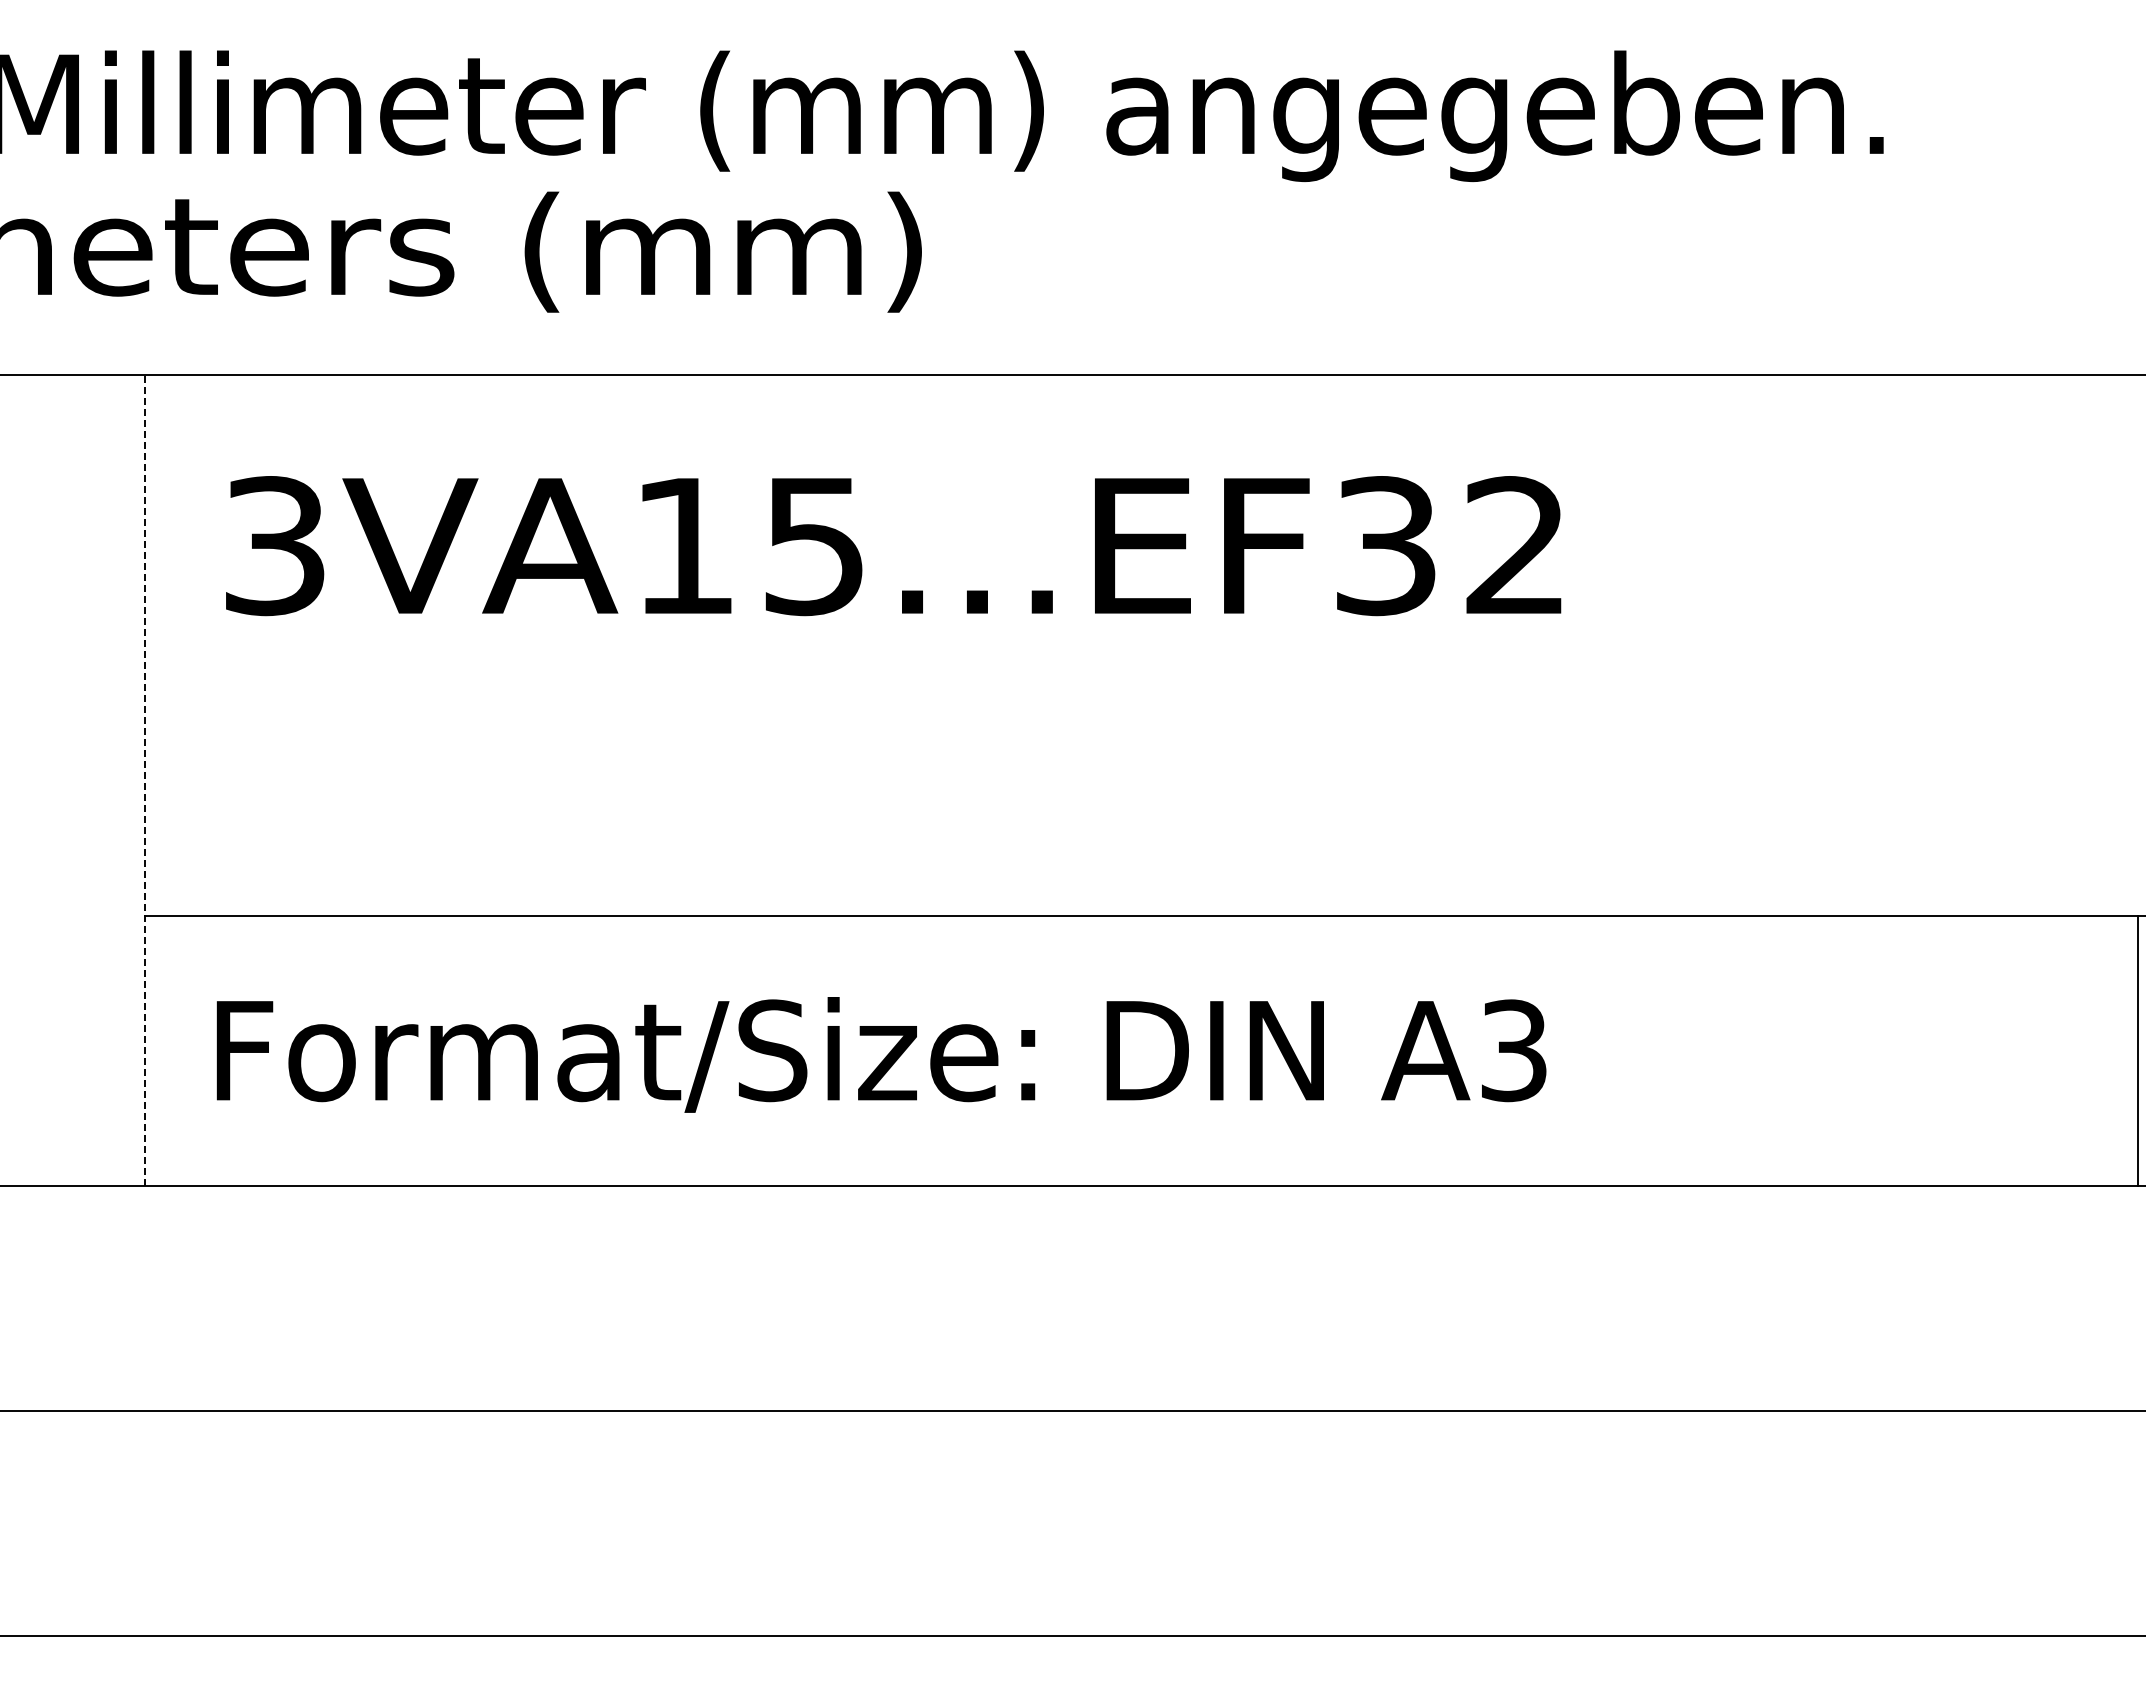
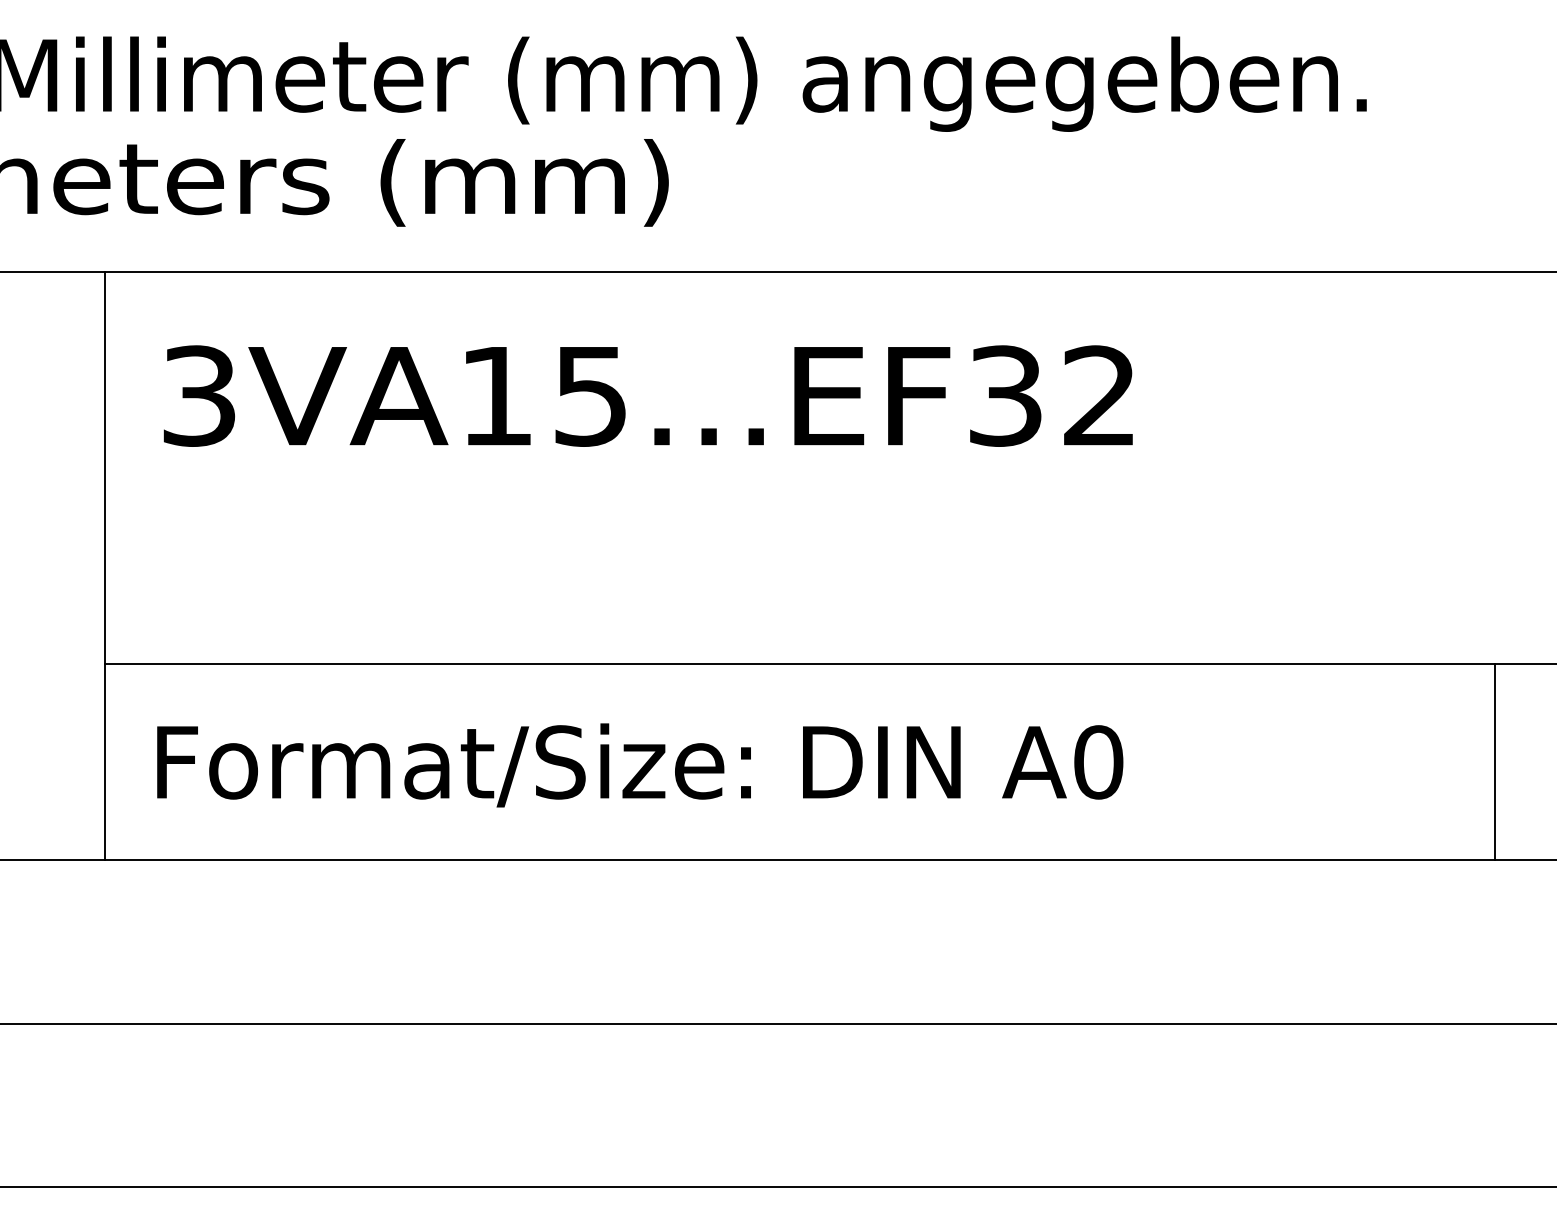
line: (145, 779) -> (105, 565), dashed -> solid
text: (1514, 1050) -> (1098, 762), A3 -> A0
line: (2138, 1050) -> (1495, 762), moved

